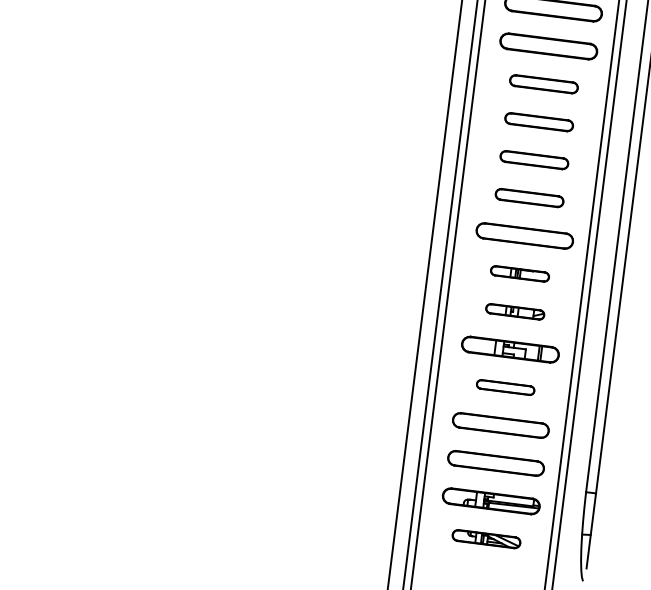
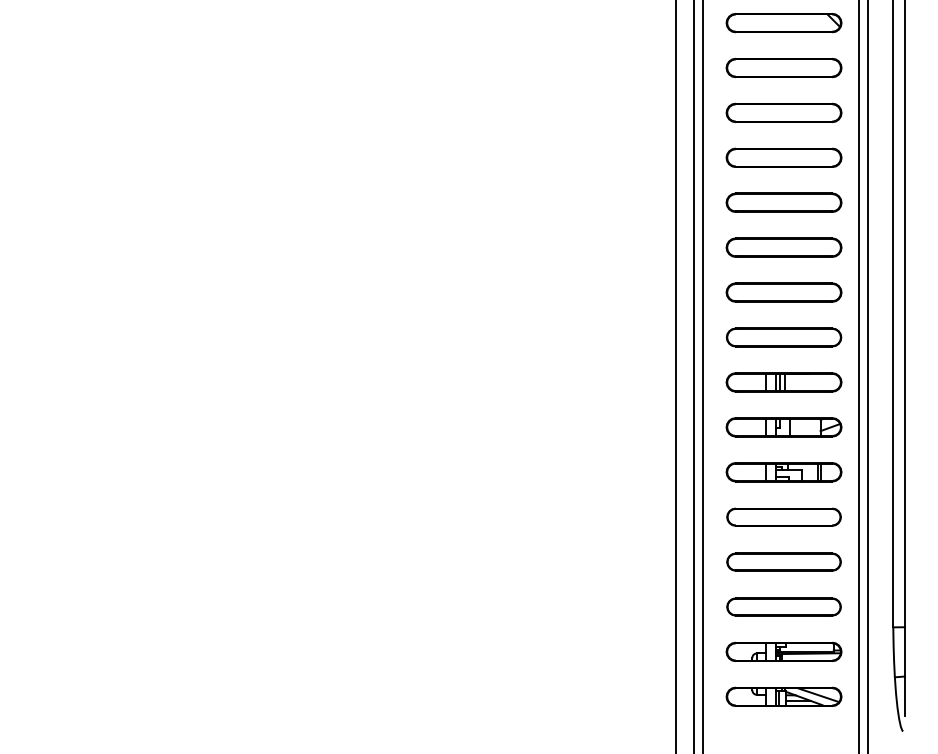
part: (543, 84) -> (783, 157), size x1.43
part: (538, 121) -> (783, 202), size x1.43
part: (533, 159) -> (783, 247), size x1.43
part: (529, 197) -> (783, 292), size x1.43
part: (519, 273) -> (783, 382), size x1.67
part: (514, 311) -> (783, 427), size x1.67
part: (505, 386) -> (783, 516), size x1.67
part: (486, 538) -> (783, 696), size x1.43

